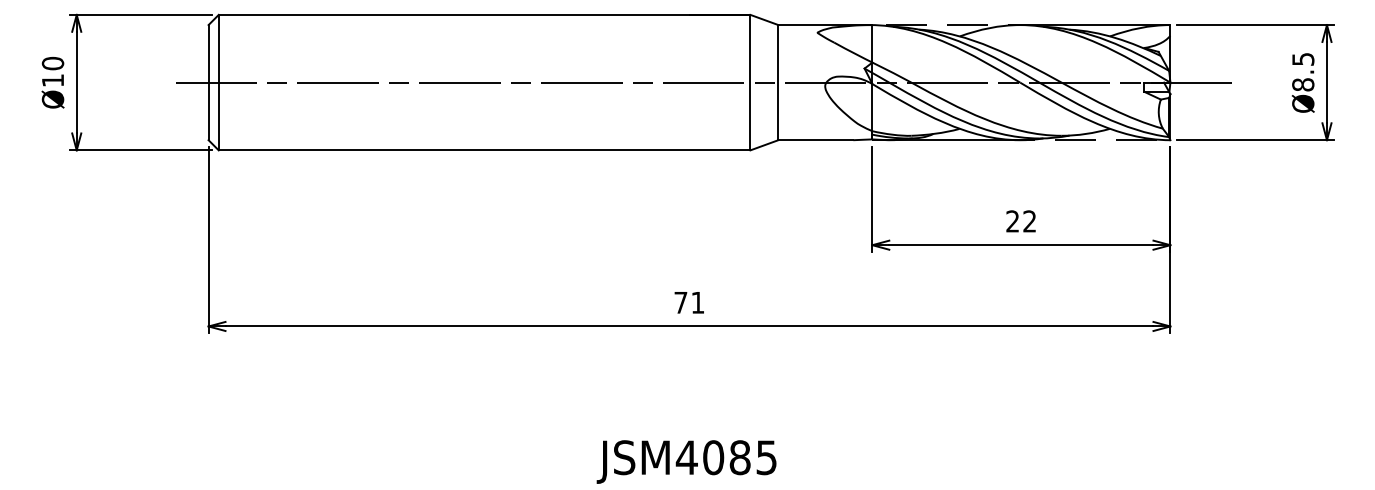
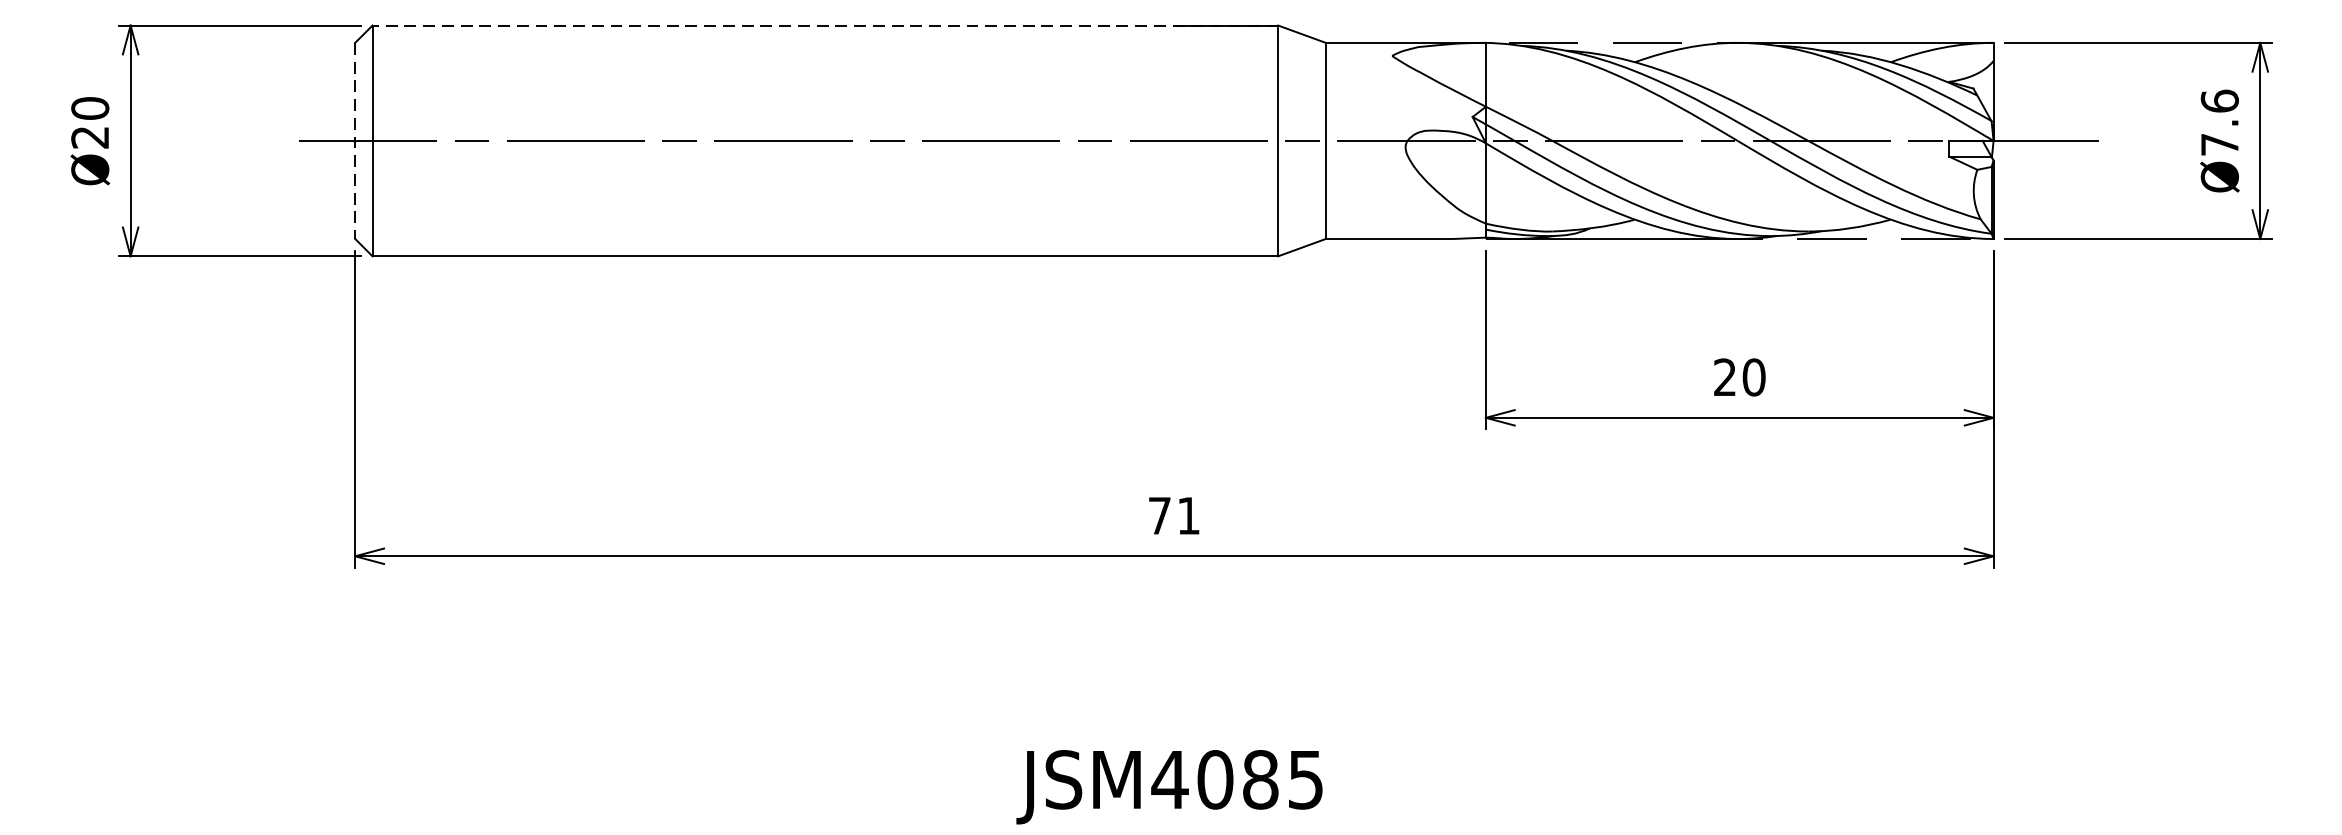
line: (484, 14) -> (825, 24), solid -> dashed
text: (1303, 71) -> (2220, 121), Ø8.5 -> Ø7.6
text: (52, 80) -> (89, 137), Ø10 -> Ø20
line: (208, 82) -> (355, 140), solid -> dashed
text: (1029, 221) -> (1753, 377), 22 -> 20

